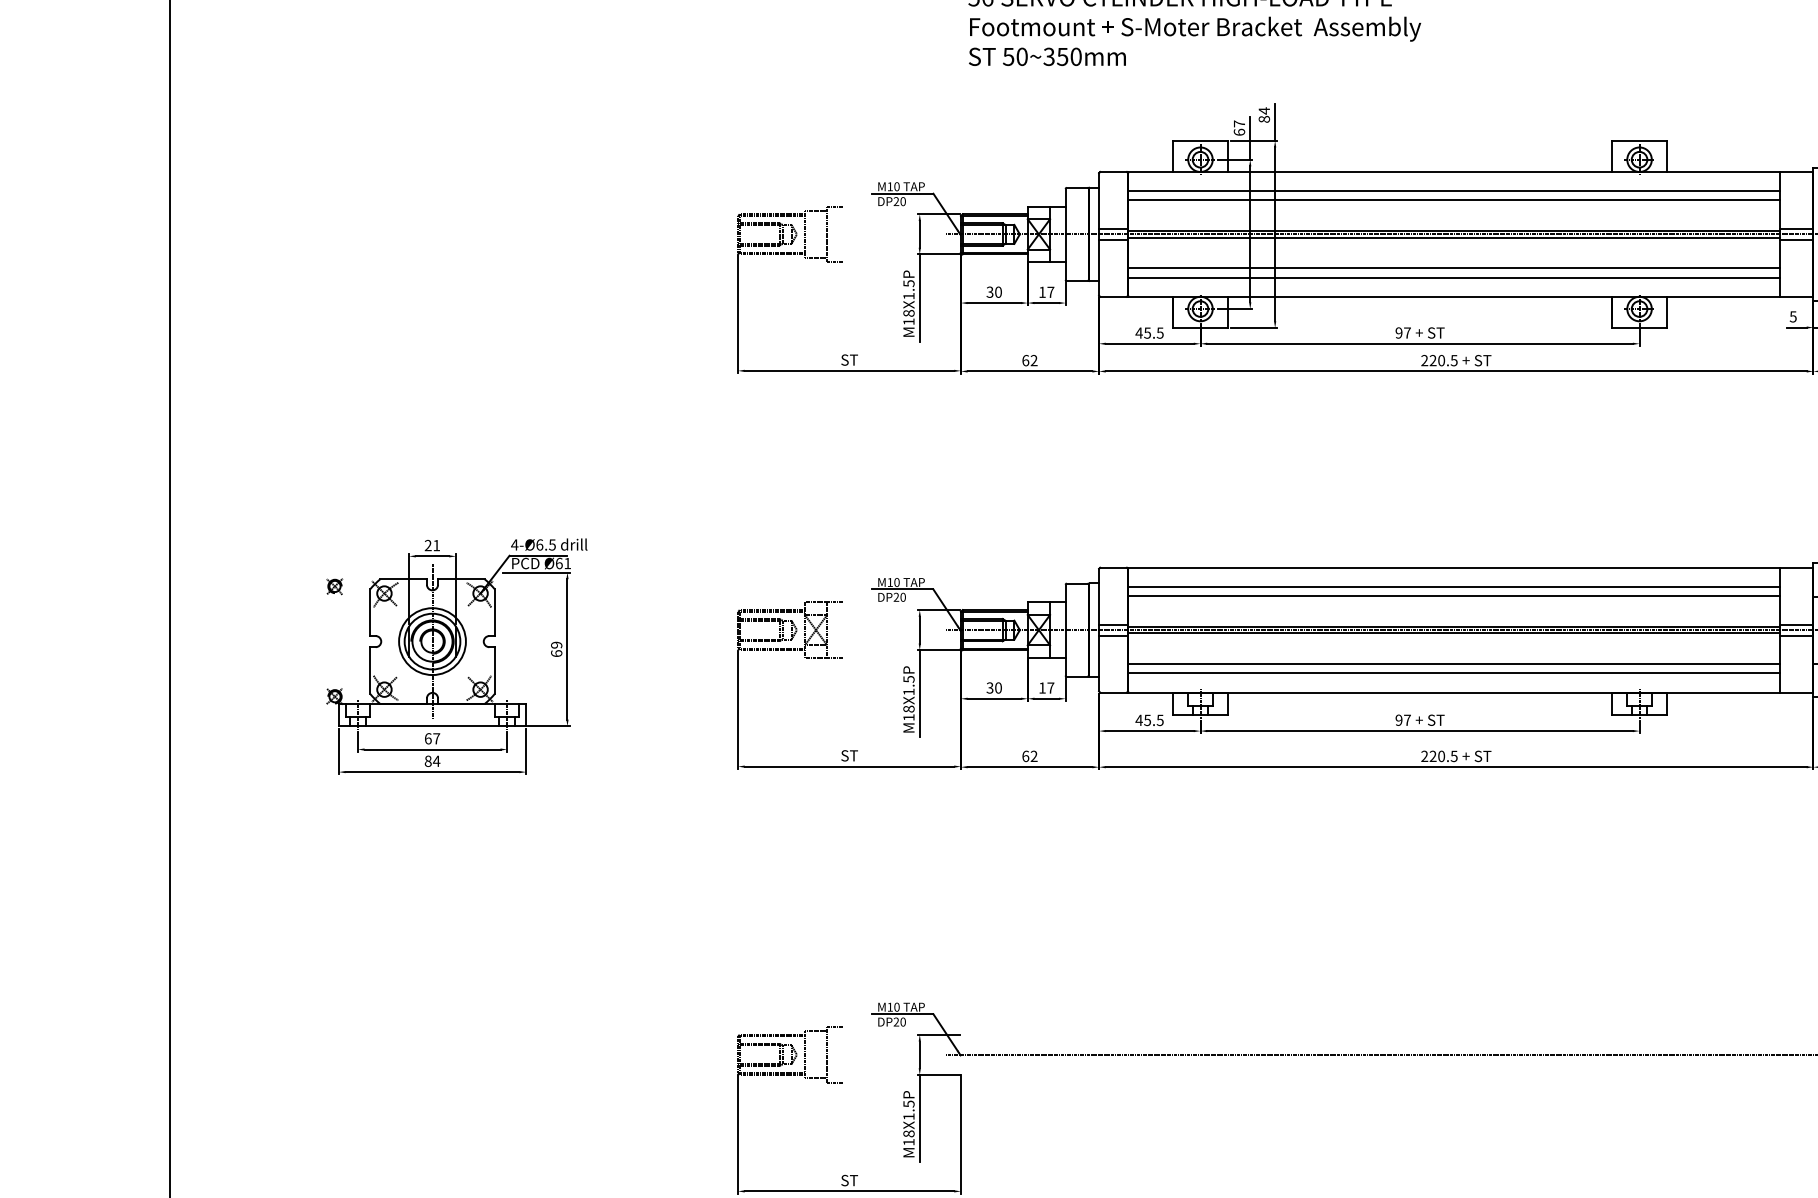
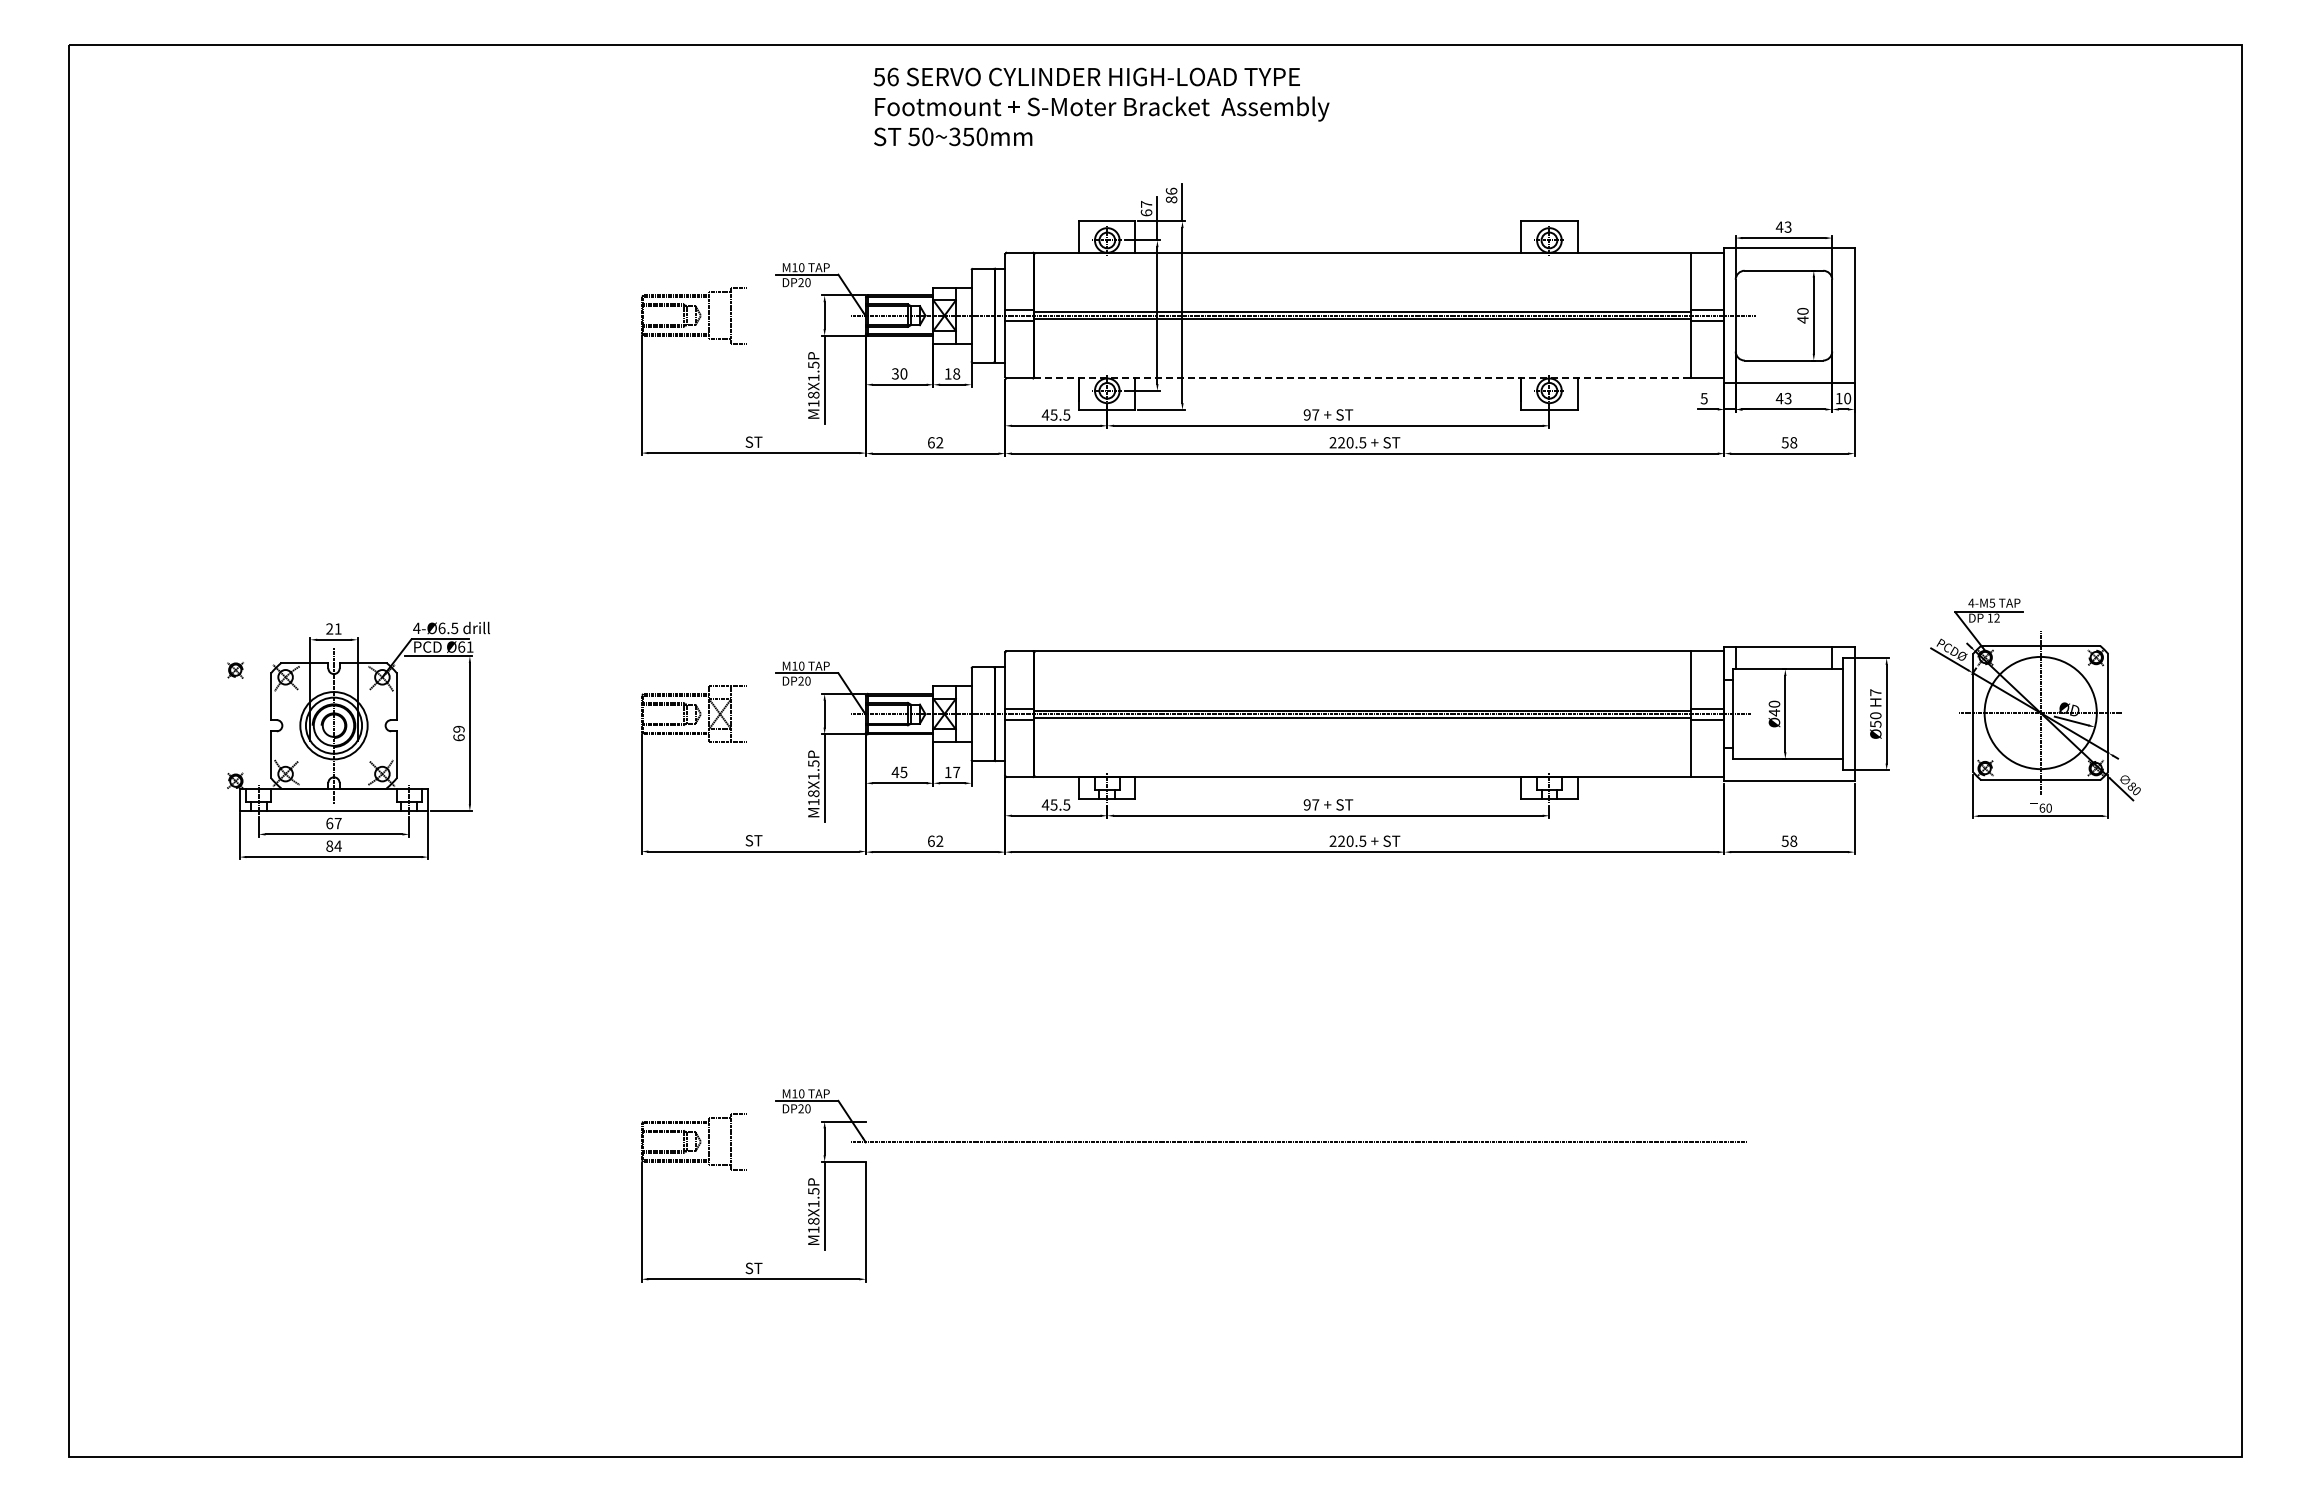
text: (1264, 111) -> (1171, 191), 84 -> 86
line: (1453, 191) -> (1362, 272), removed
line: (1453, 200) -> (1362, 281), removed
line: (1453, 268) -> (1362, 349), removed
line: (1453, 277) -> (1362, 359), removed
text: (1050, 291) -> (956, 373), 17 -> 18
line: (1454, 296) -> (1363, 378), solid -> dashed
line: (1453, 586) -> (1362, 670), removed
line: (1453, 595) -> (1362, 679), removed
line: (1453, 664) -> (1362, 748), removed
line: (1453, 673) -> (1362, 757), removed
text: (994, 688) -> (899, 772), 30 -> 45

